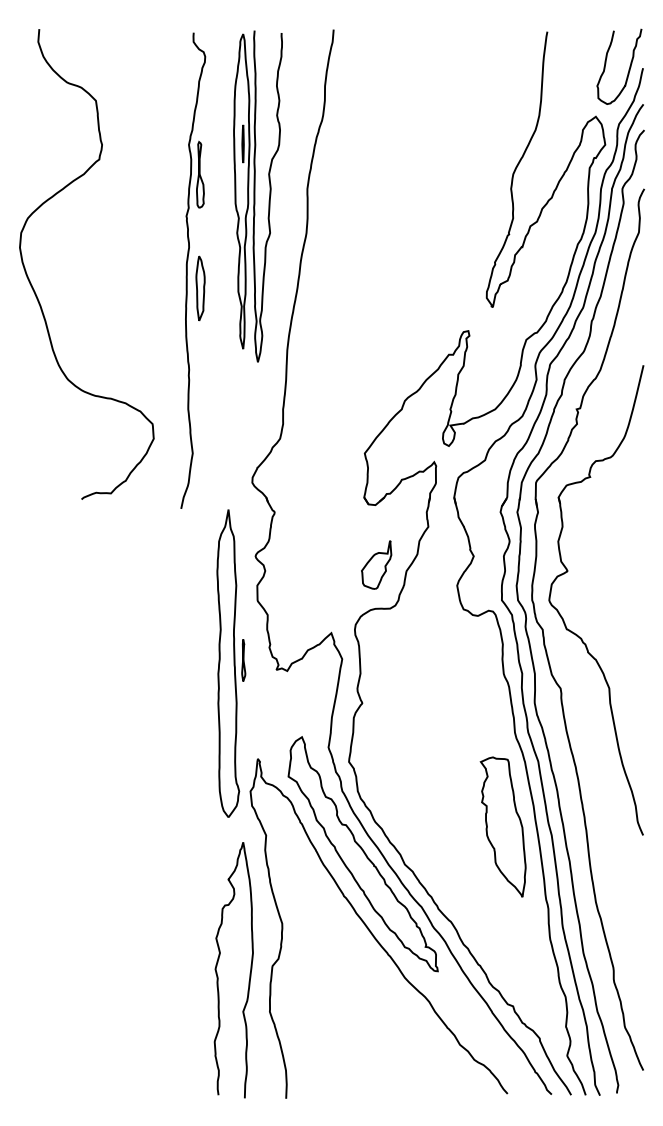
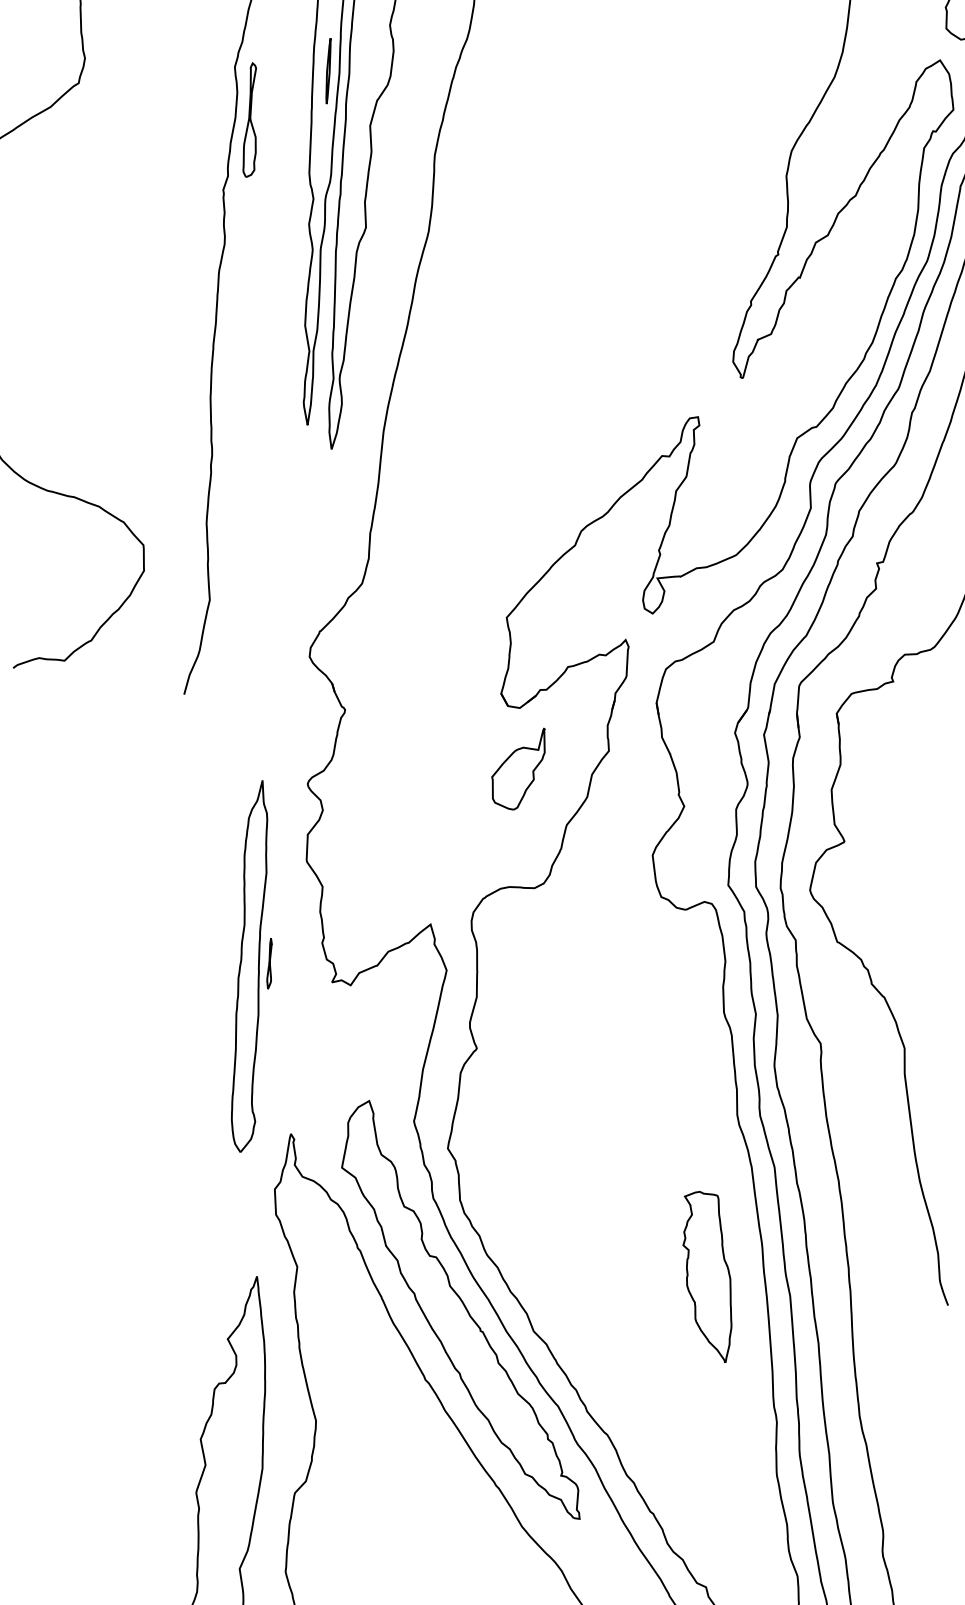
part: (200, 288) -> (240, 316), removed
part: (376, 564) -> (518, 767), moved
part: (231, 663) -> (255, 966), size x0.7
part: (502, 826) -> (706, 1275), size x0.7

